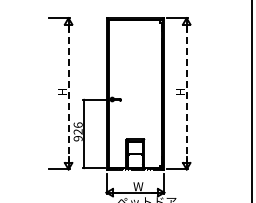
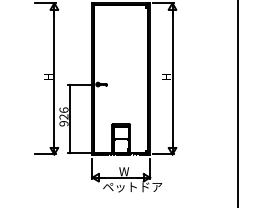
line: (68, 94) -> (54, 79), dashed -> solid
line: (186, 94) -> (172, 79), dashed -> solid

